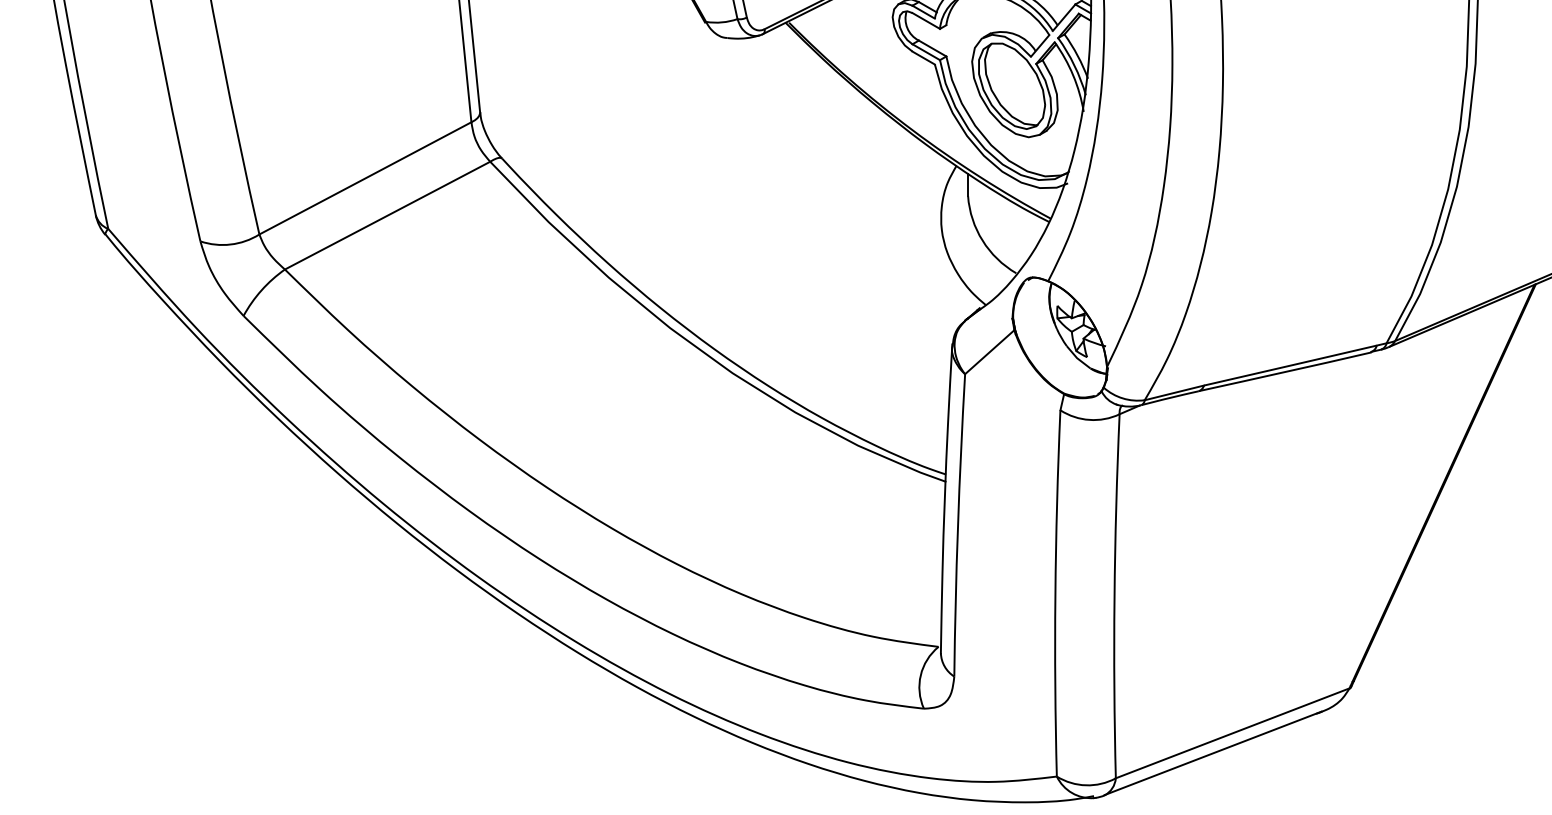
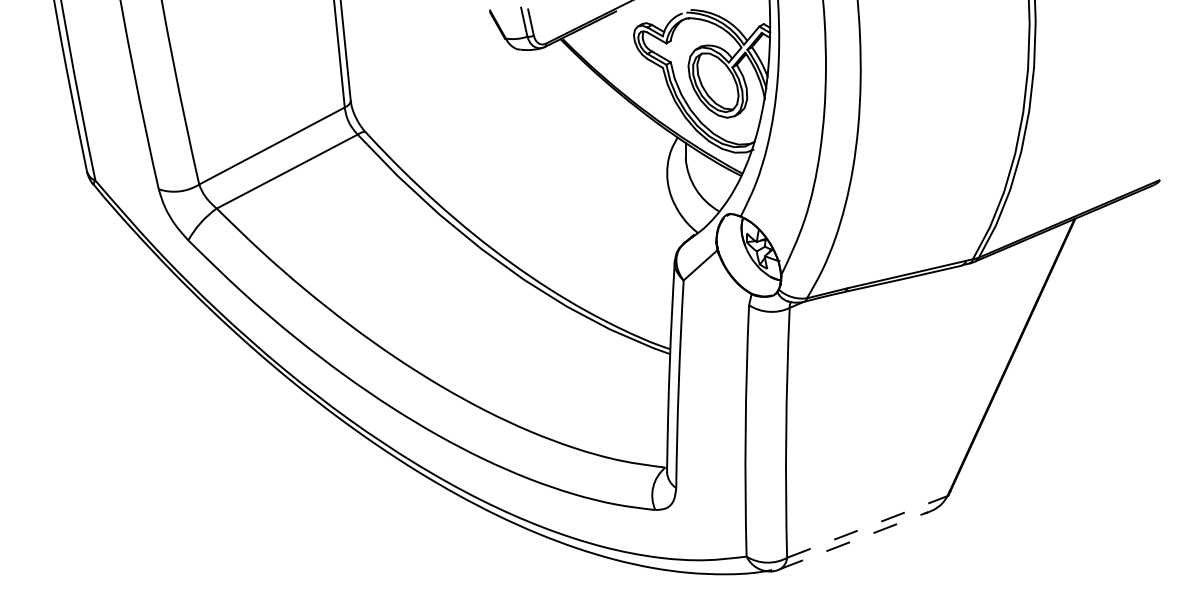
line: (1232, 732) -> (867, 526), solid -> dashed
line: (1212, 753) -> (853, 540), solid -> dashed

